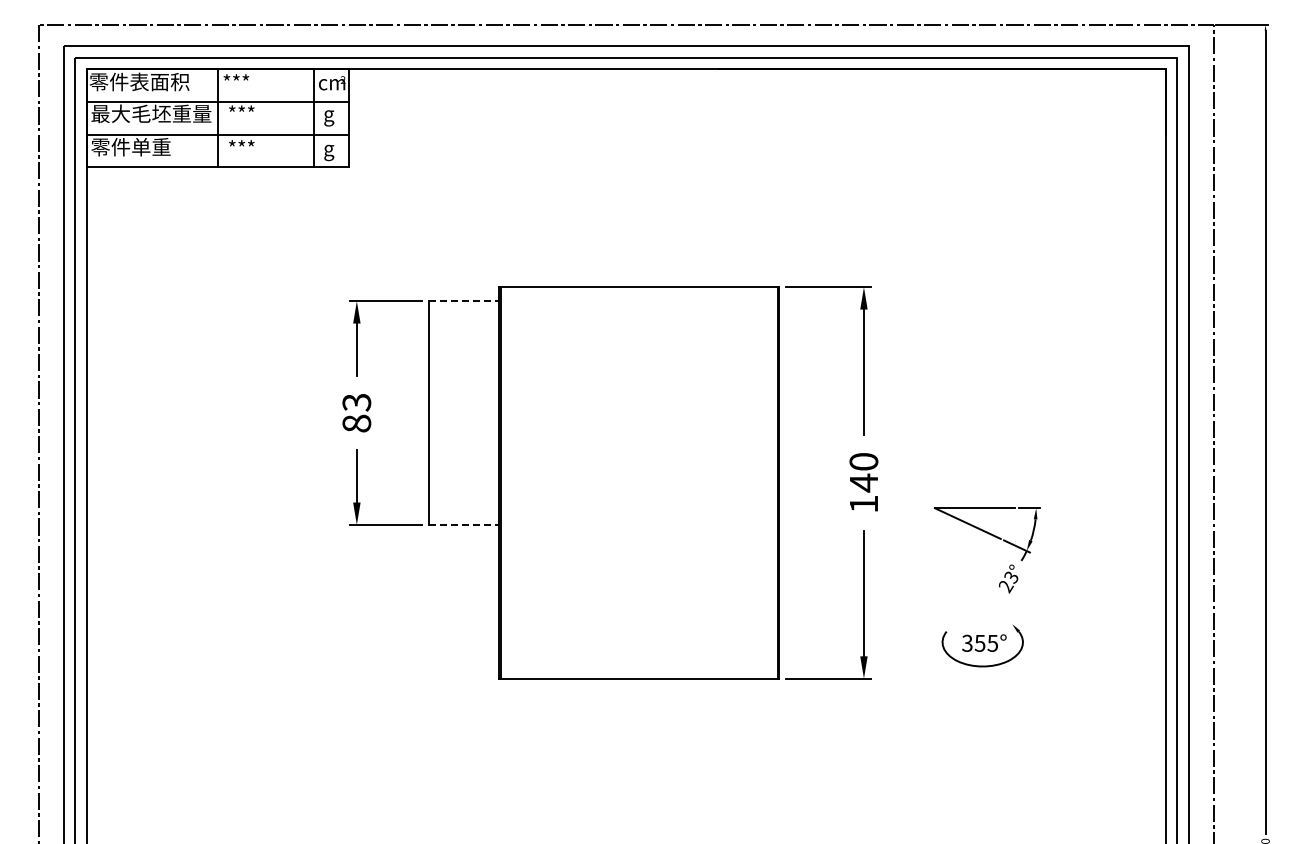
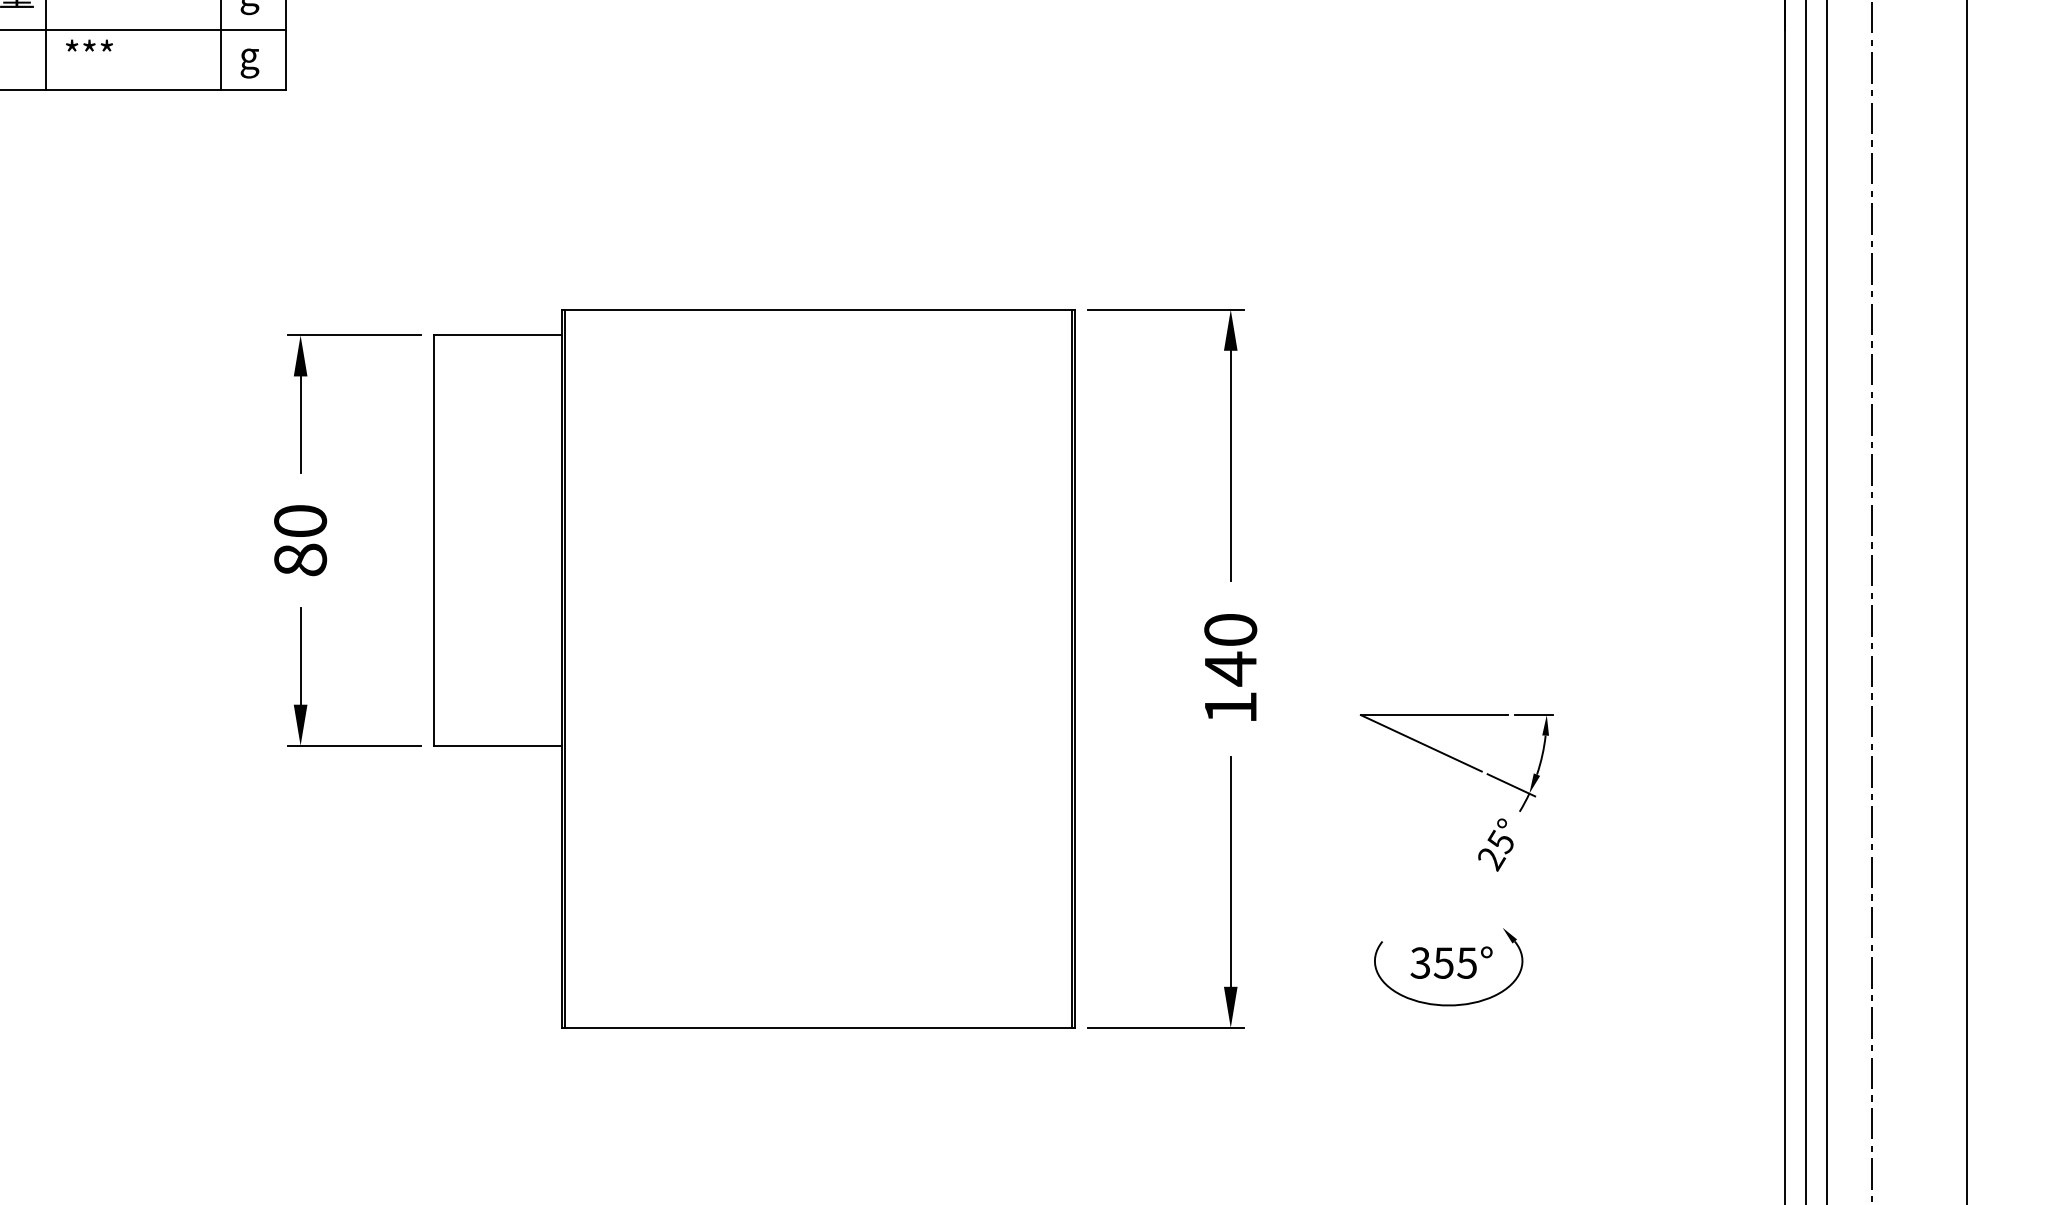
line: (464, 301) -> (498, 335), dashed -> solid
text: (356, 402) -> (299, 521), 83 -> 80
line: (464, 524) -> (498, 745), dashed -> solid
text: (1011, 574) -> (1501, 836), 23° -> 25°

